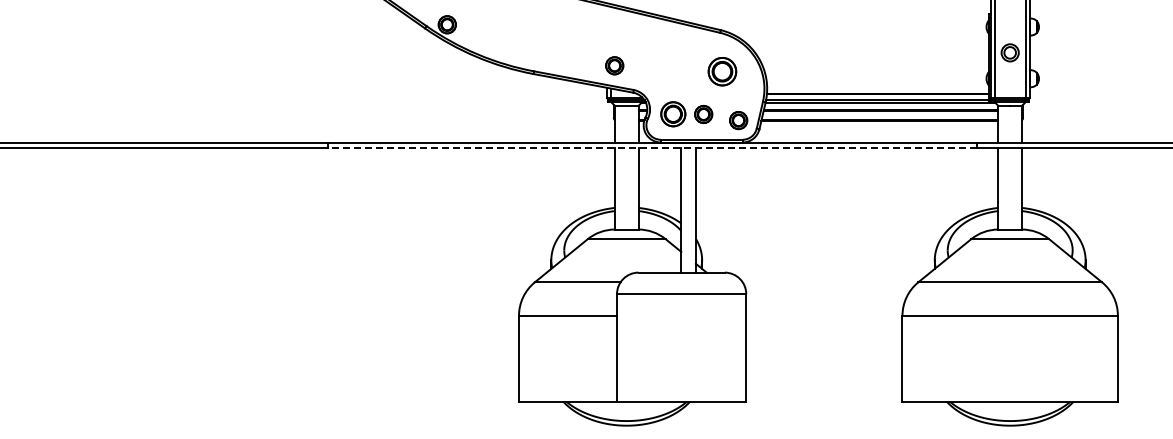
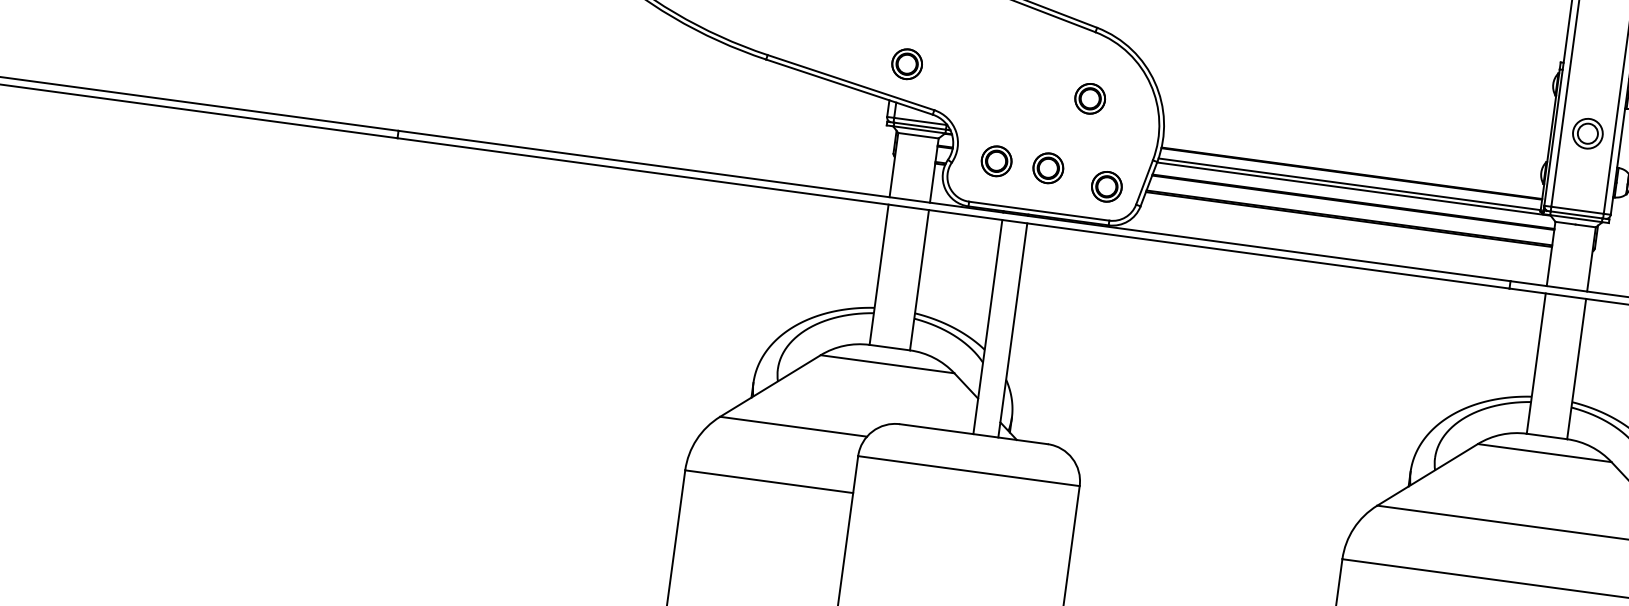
part: (721, 70) -> (1089, 97), size x0.62
part: (673, 114) -> (996, 161), size x0.71
line: (652, 147) -> (952, 213), dashed -> solid

